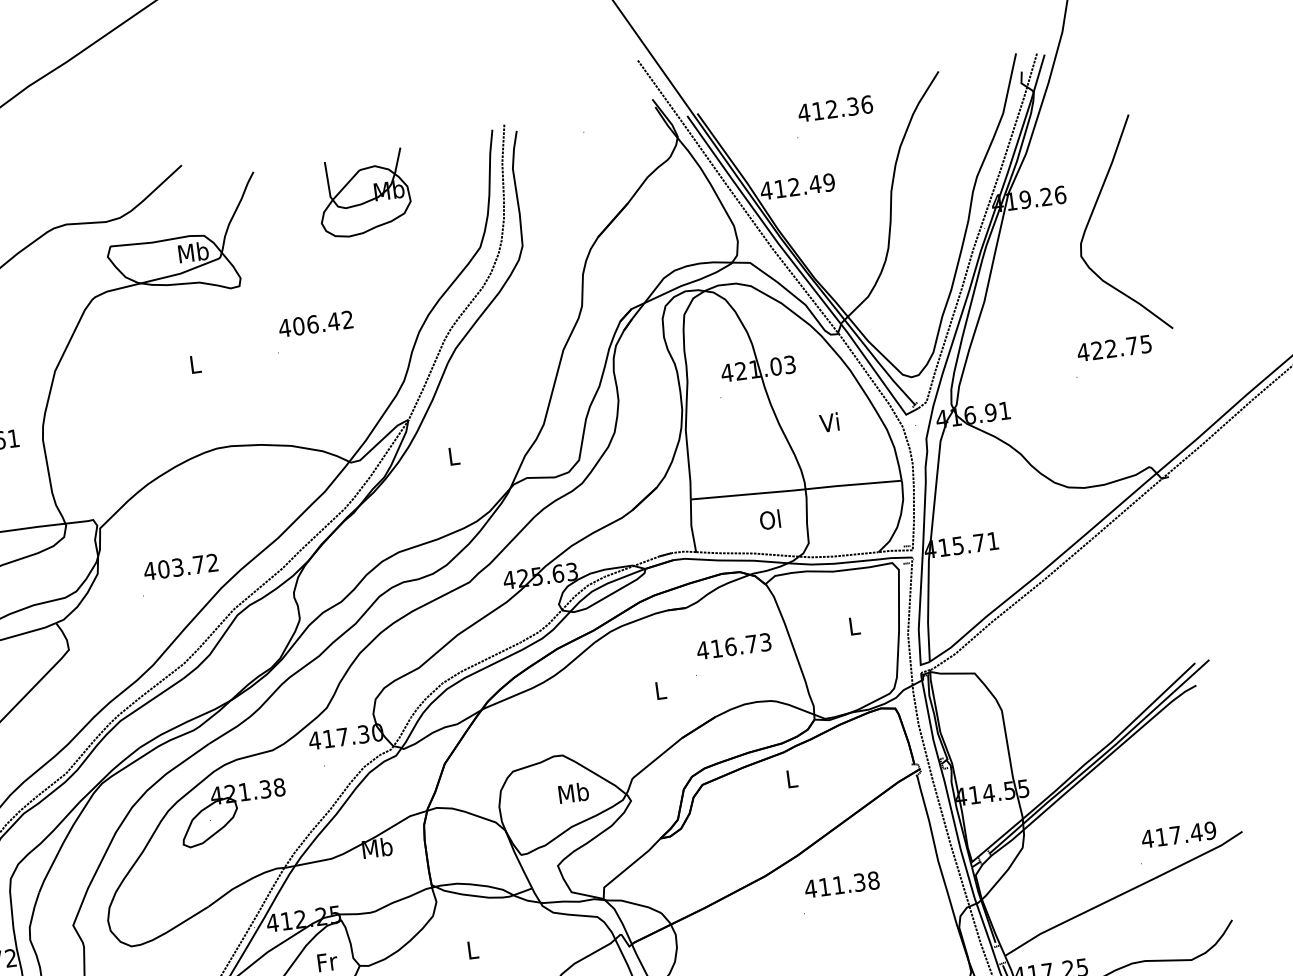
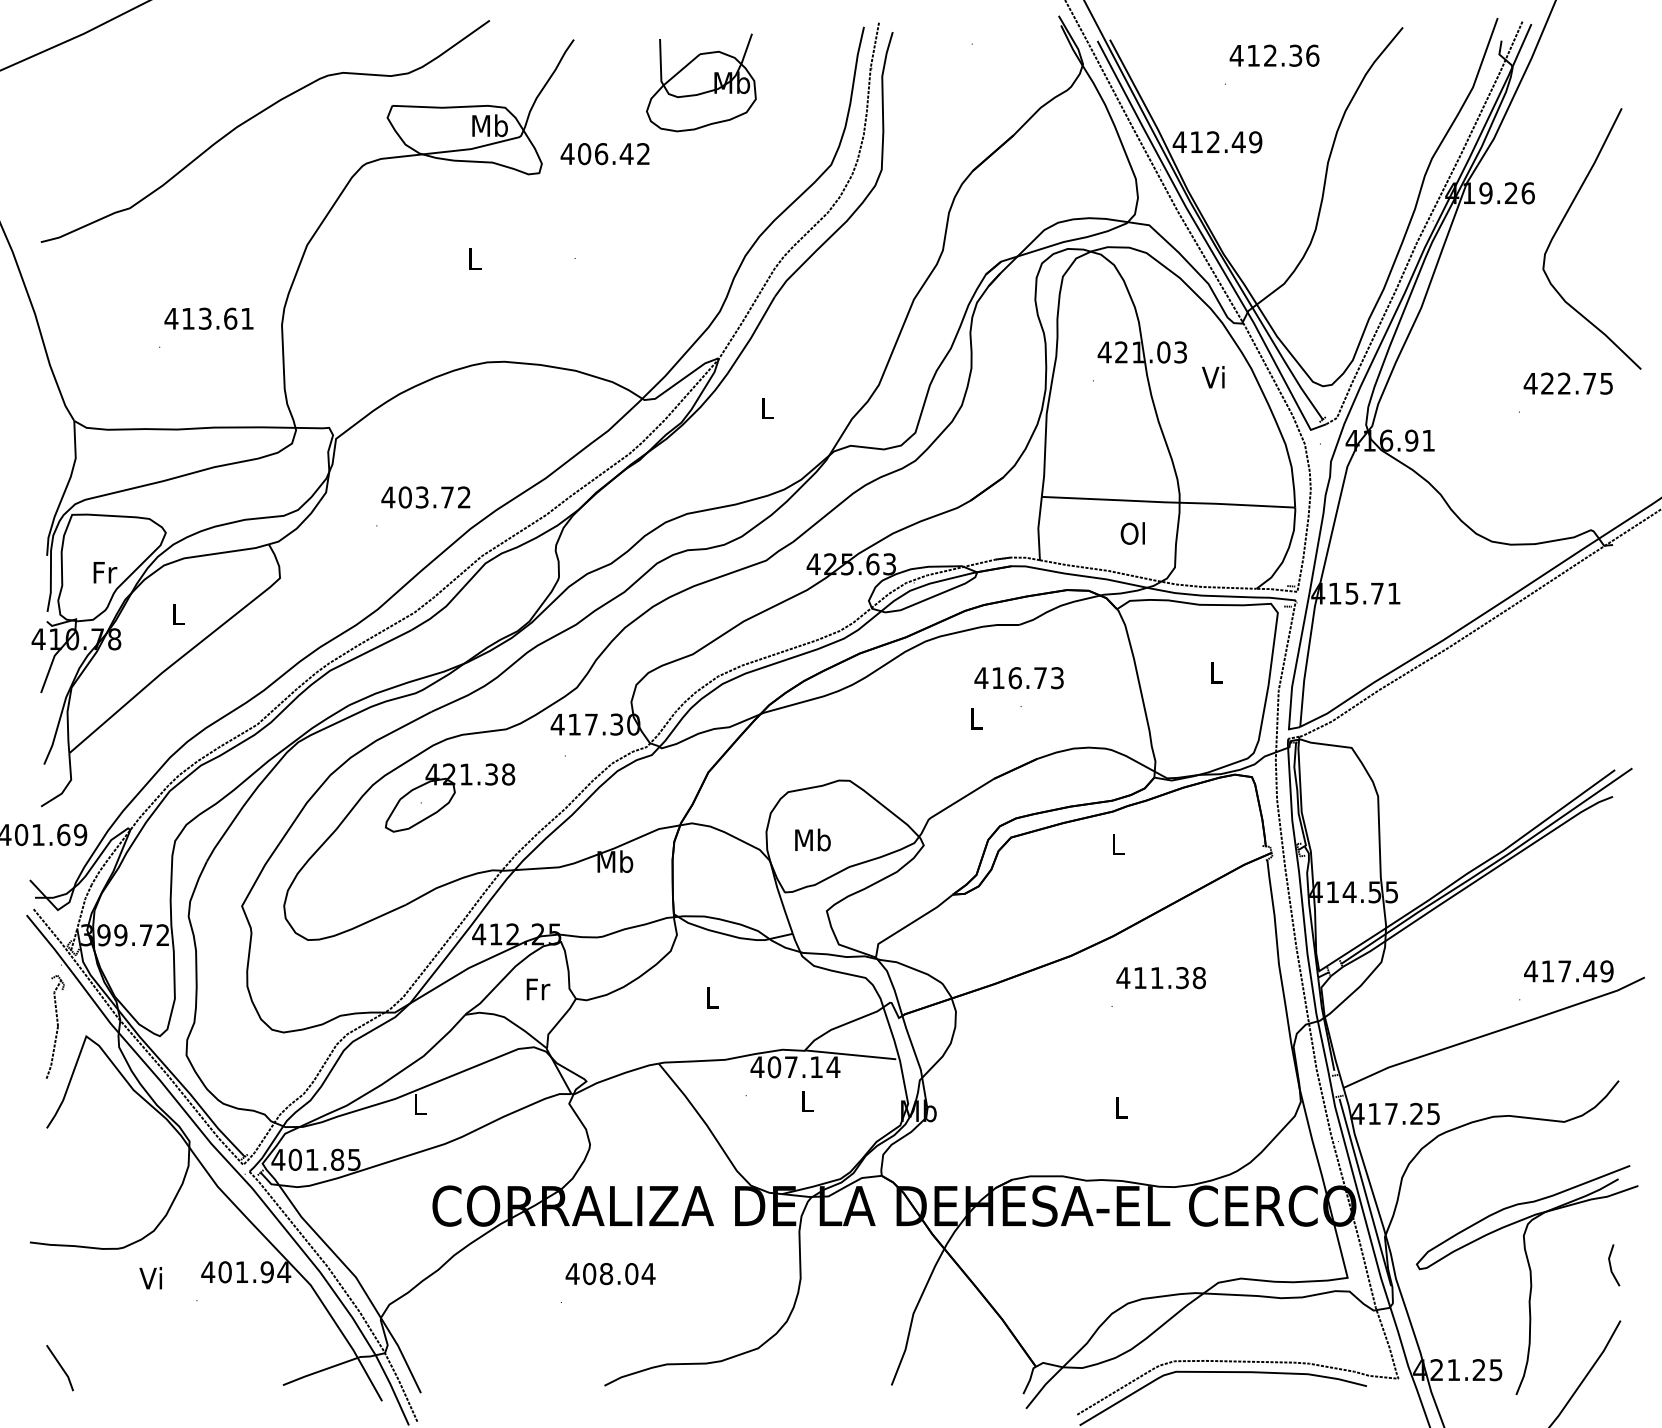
text: (315, 324) -> (604, 154), moved
text: (829, 422) -> (1213, 377), moved
text: (733, 646) -> (1018, 678), moved
text: (573, 792) -> (812, 839), moved

